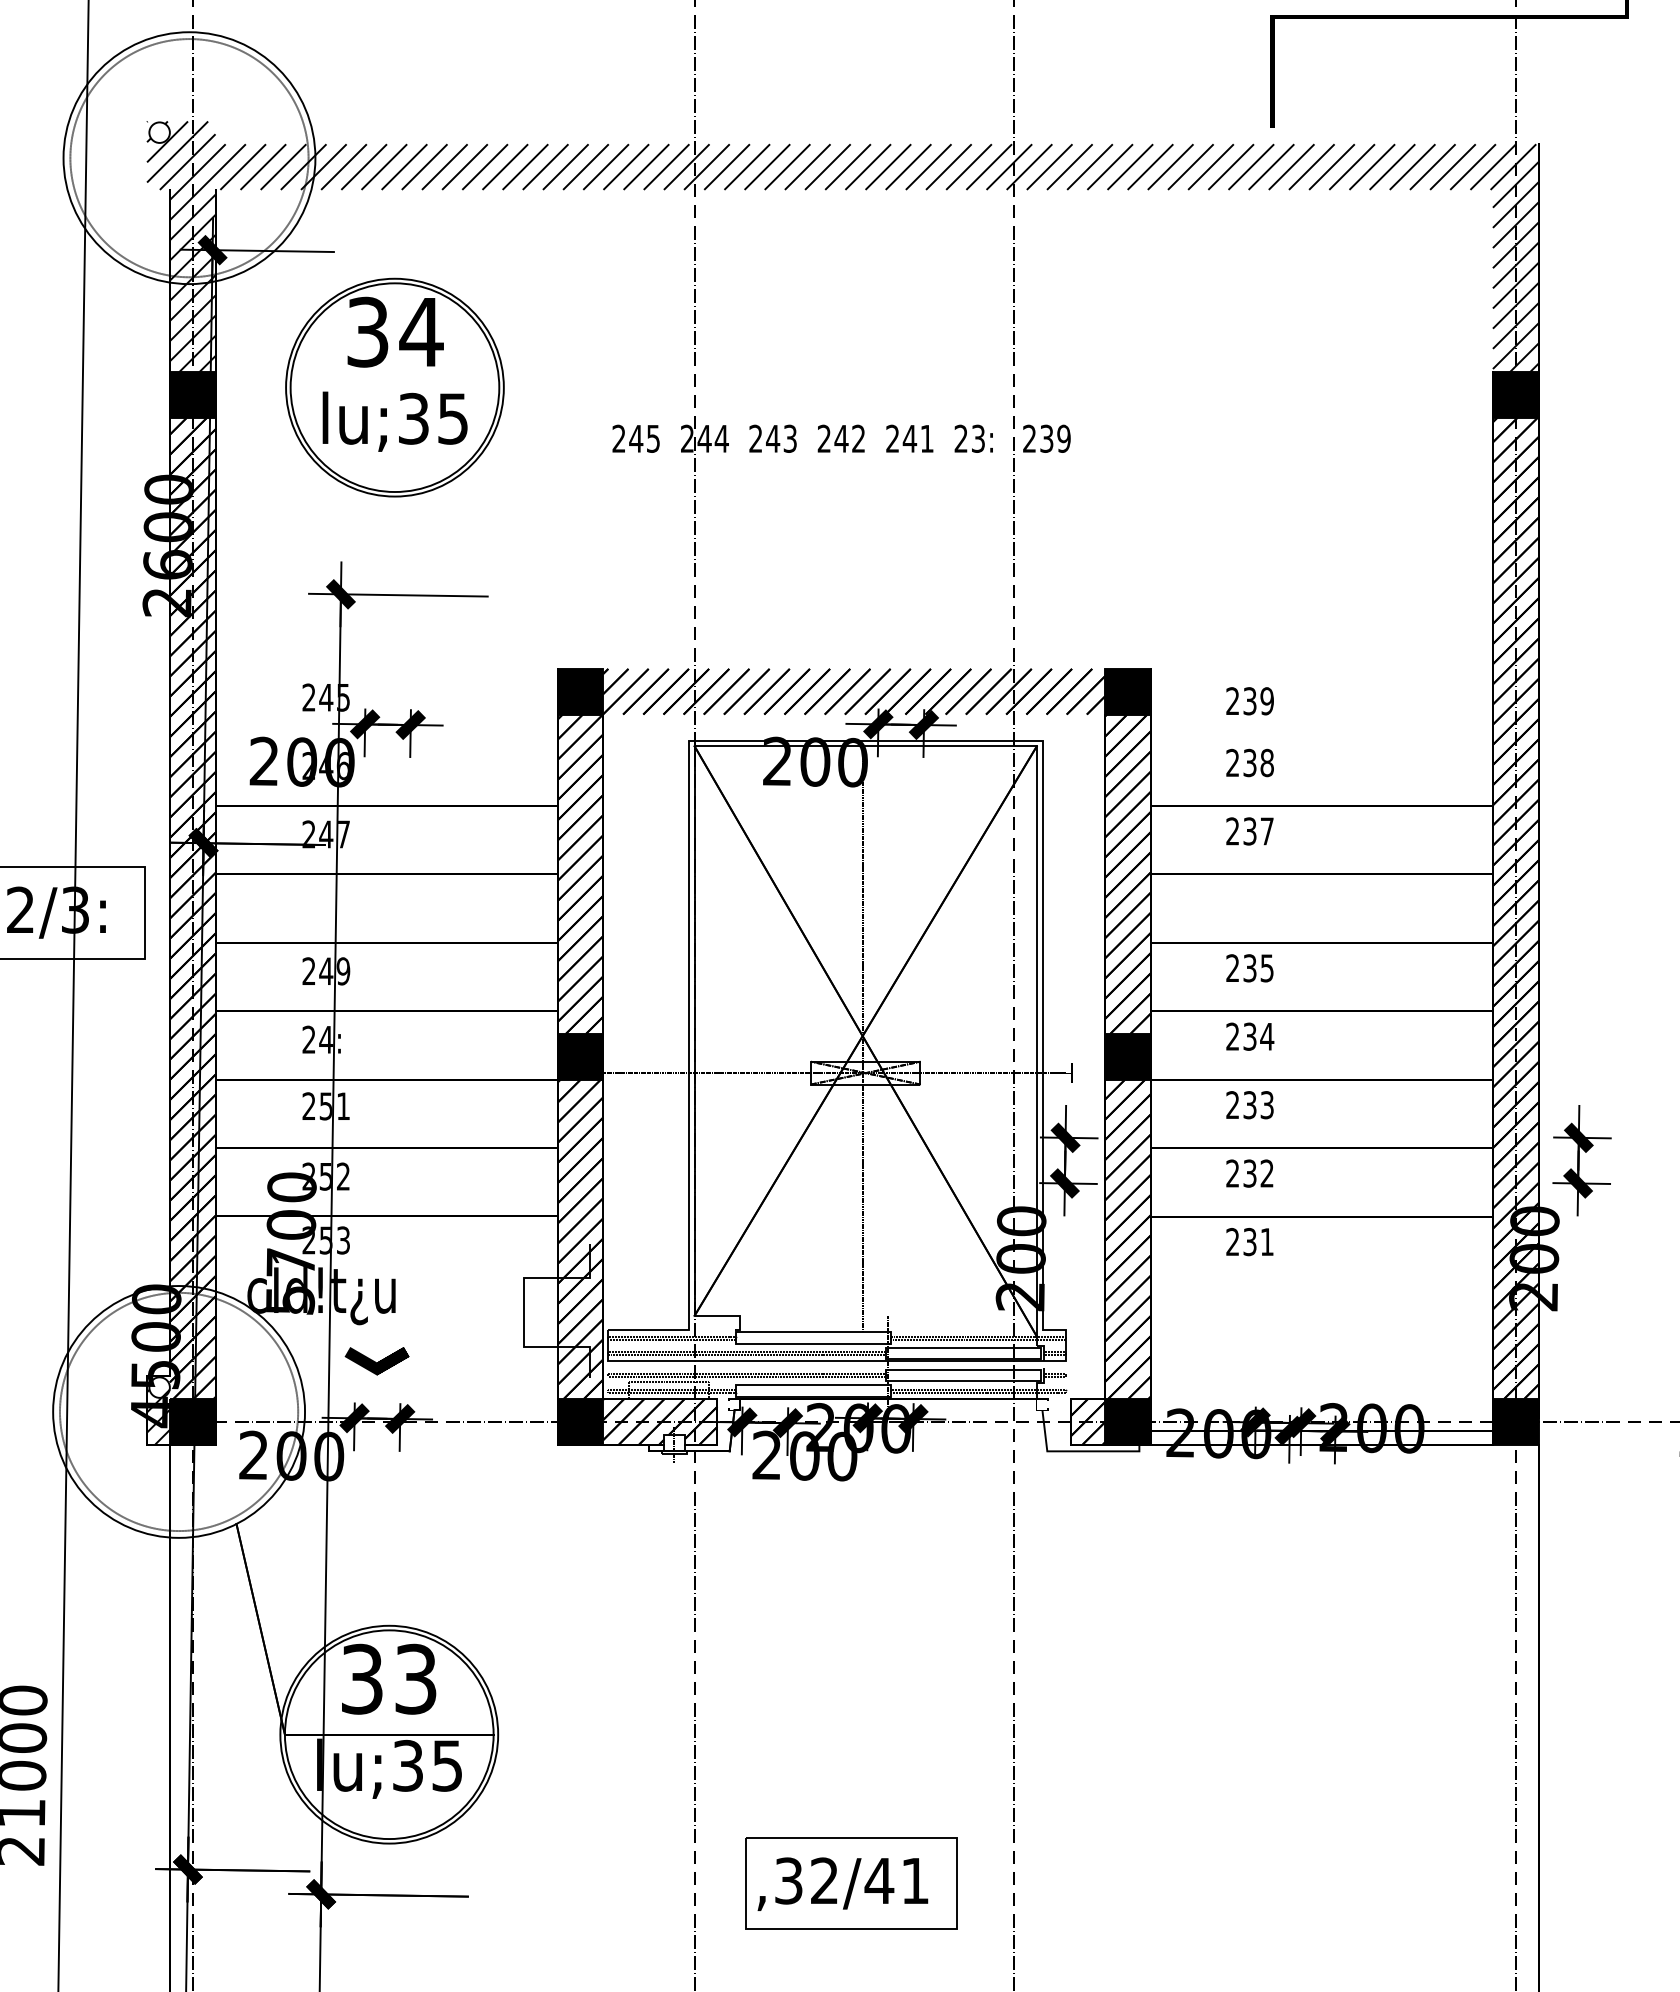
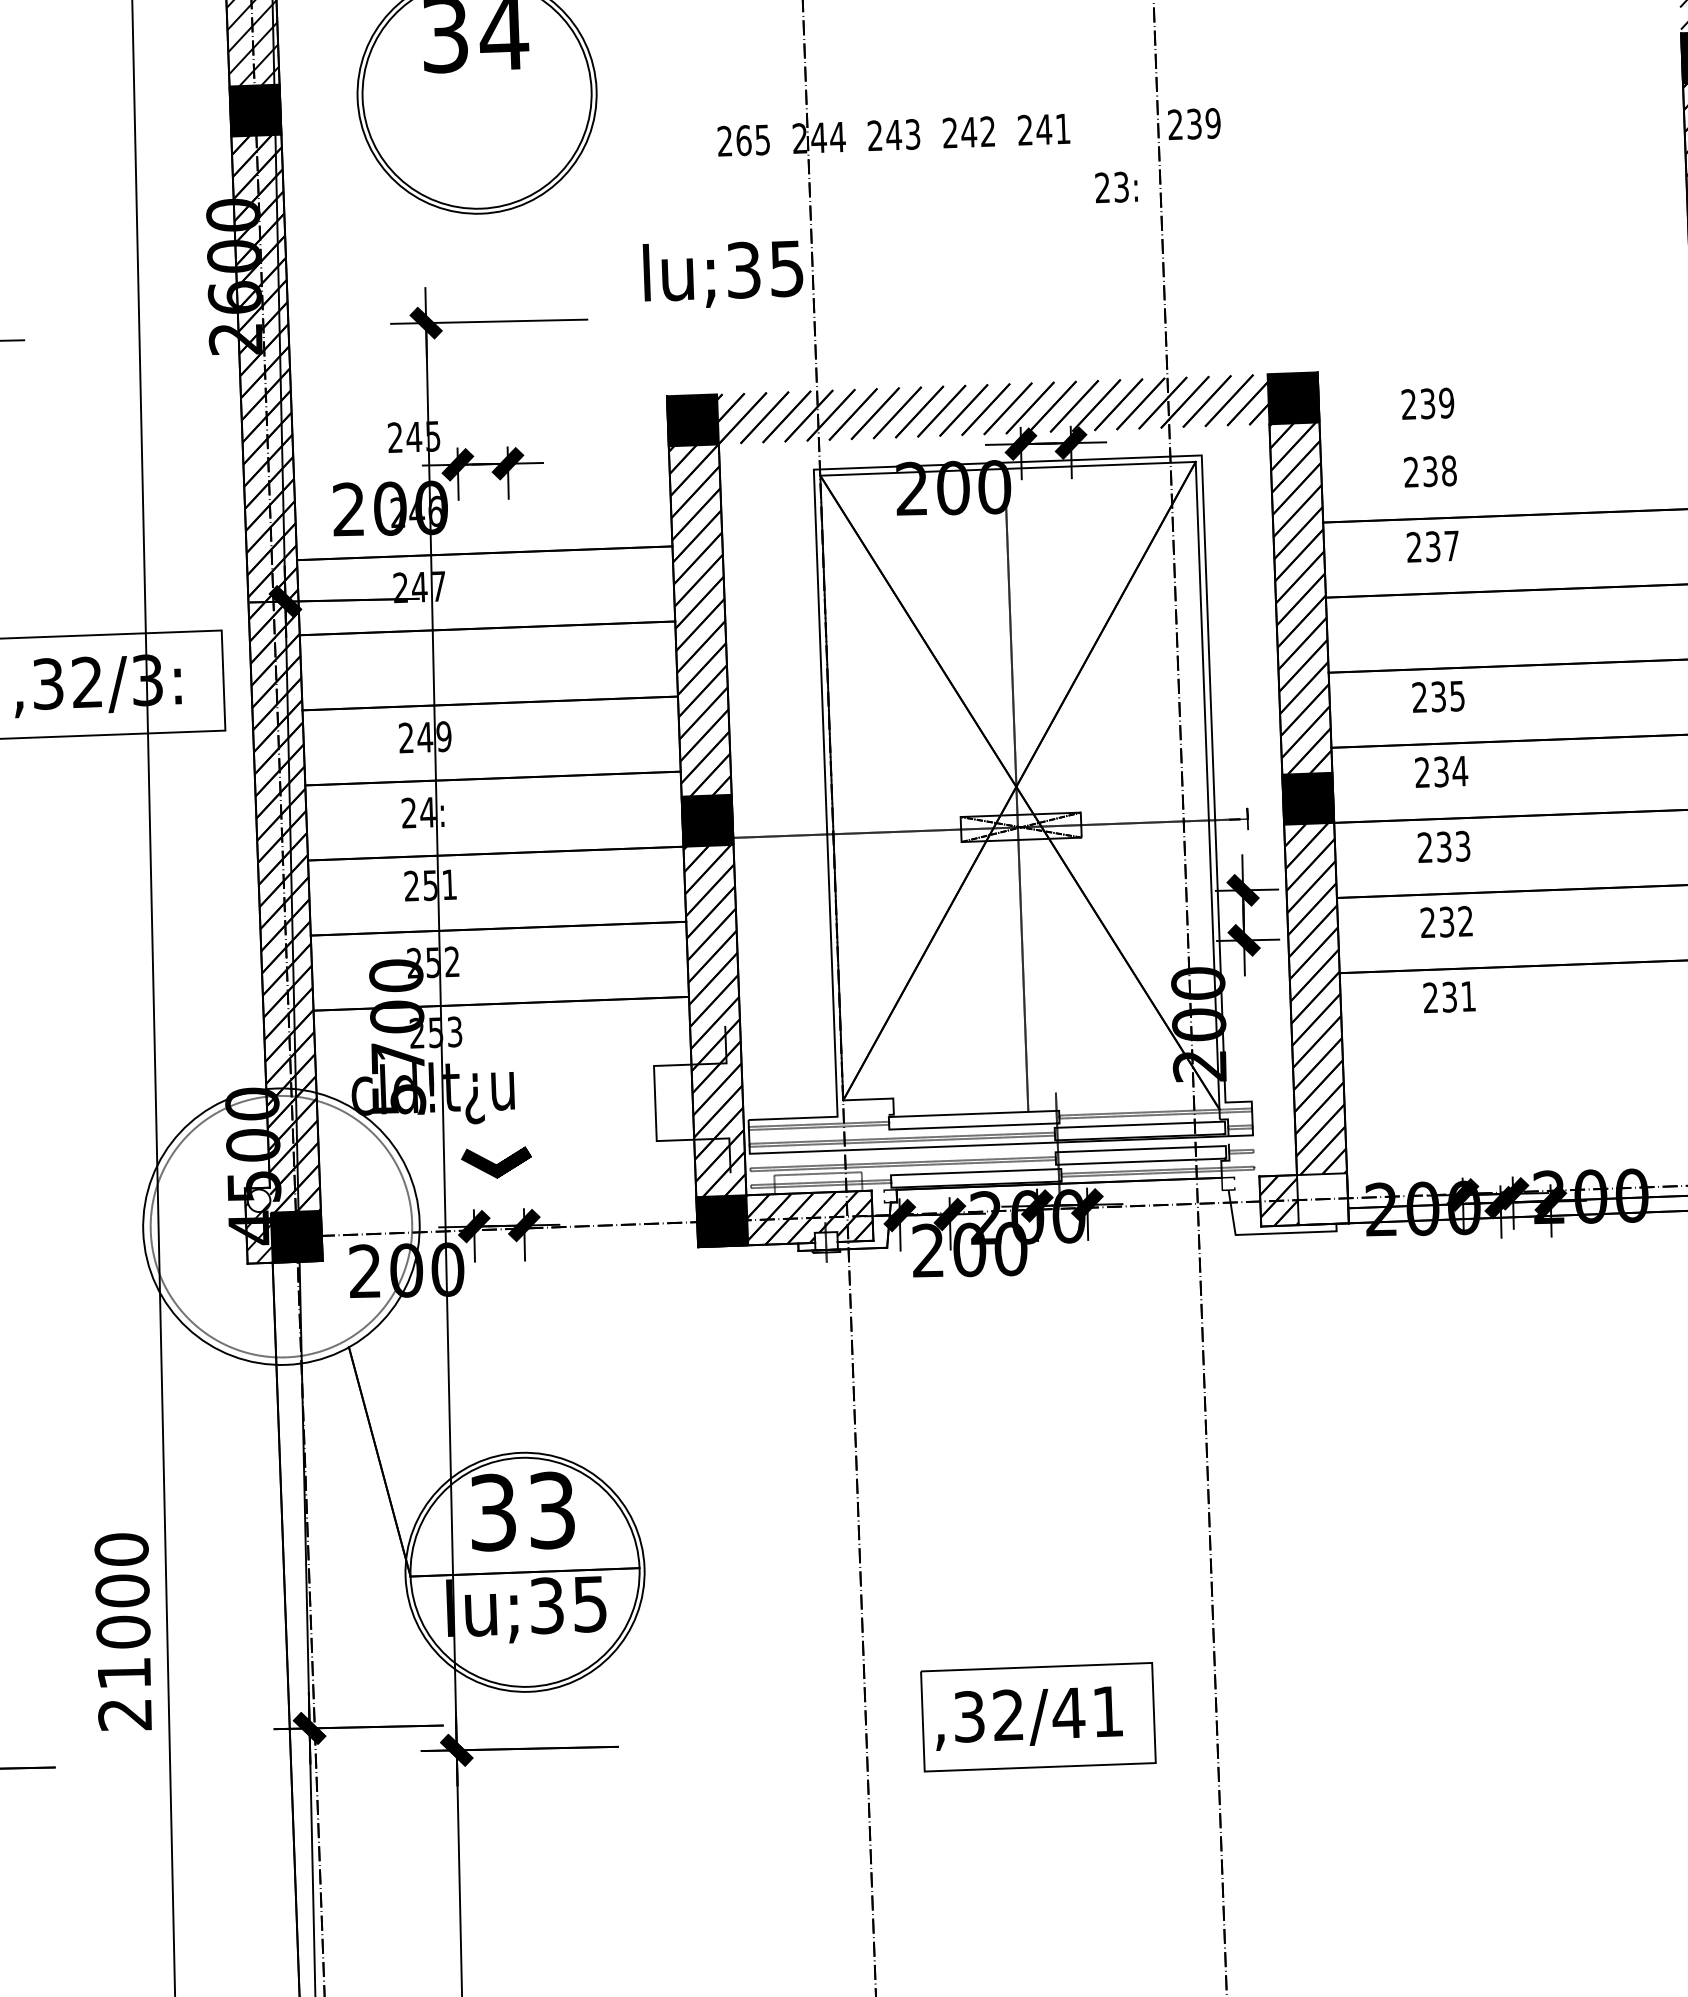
text: (394, 421) -> (722, 273), moved
text: (636, 438) -> (744, 140), 245 -> 265
text: (973, 438) -> (1116, 187), moved
fill: (1127, 1421) -> (1322, 1199), removed

